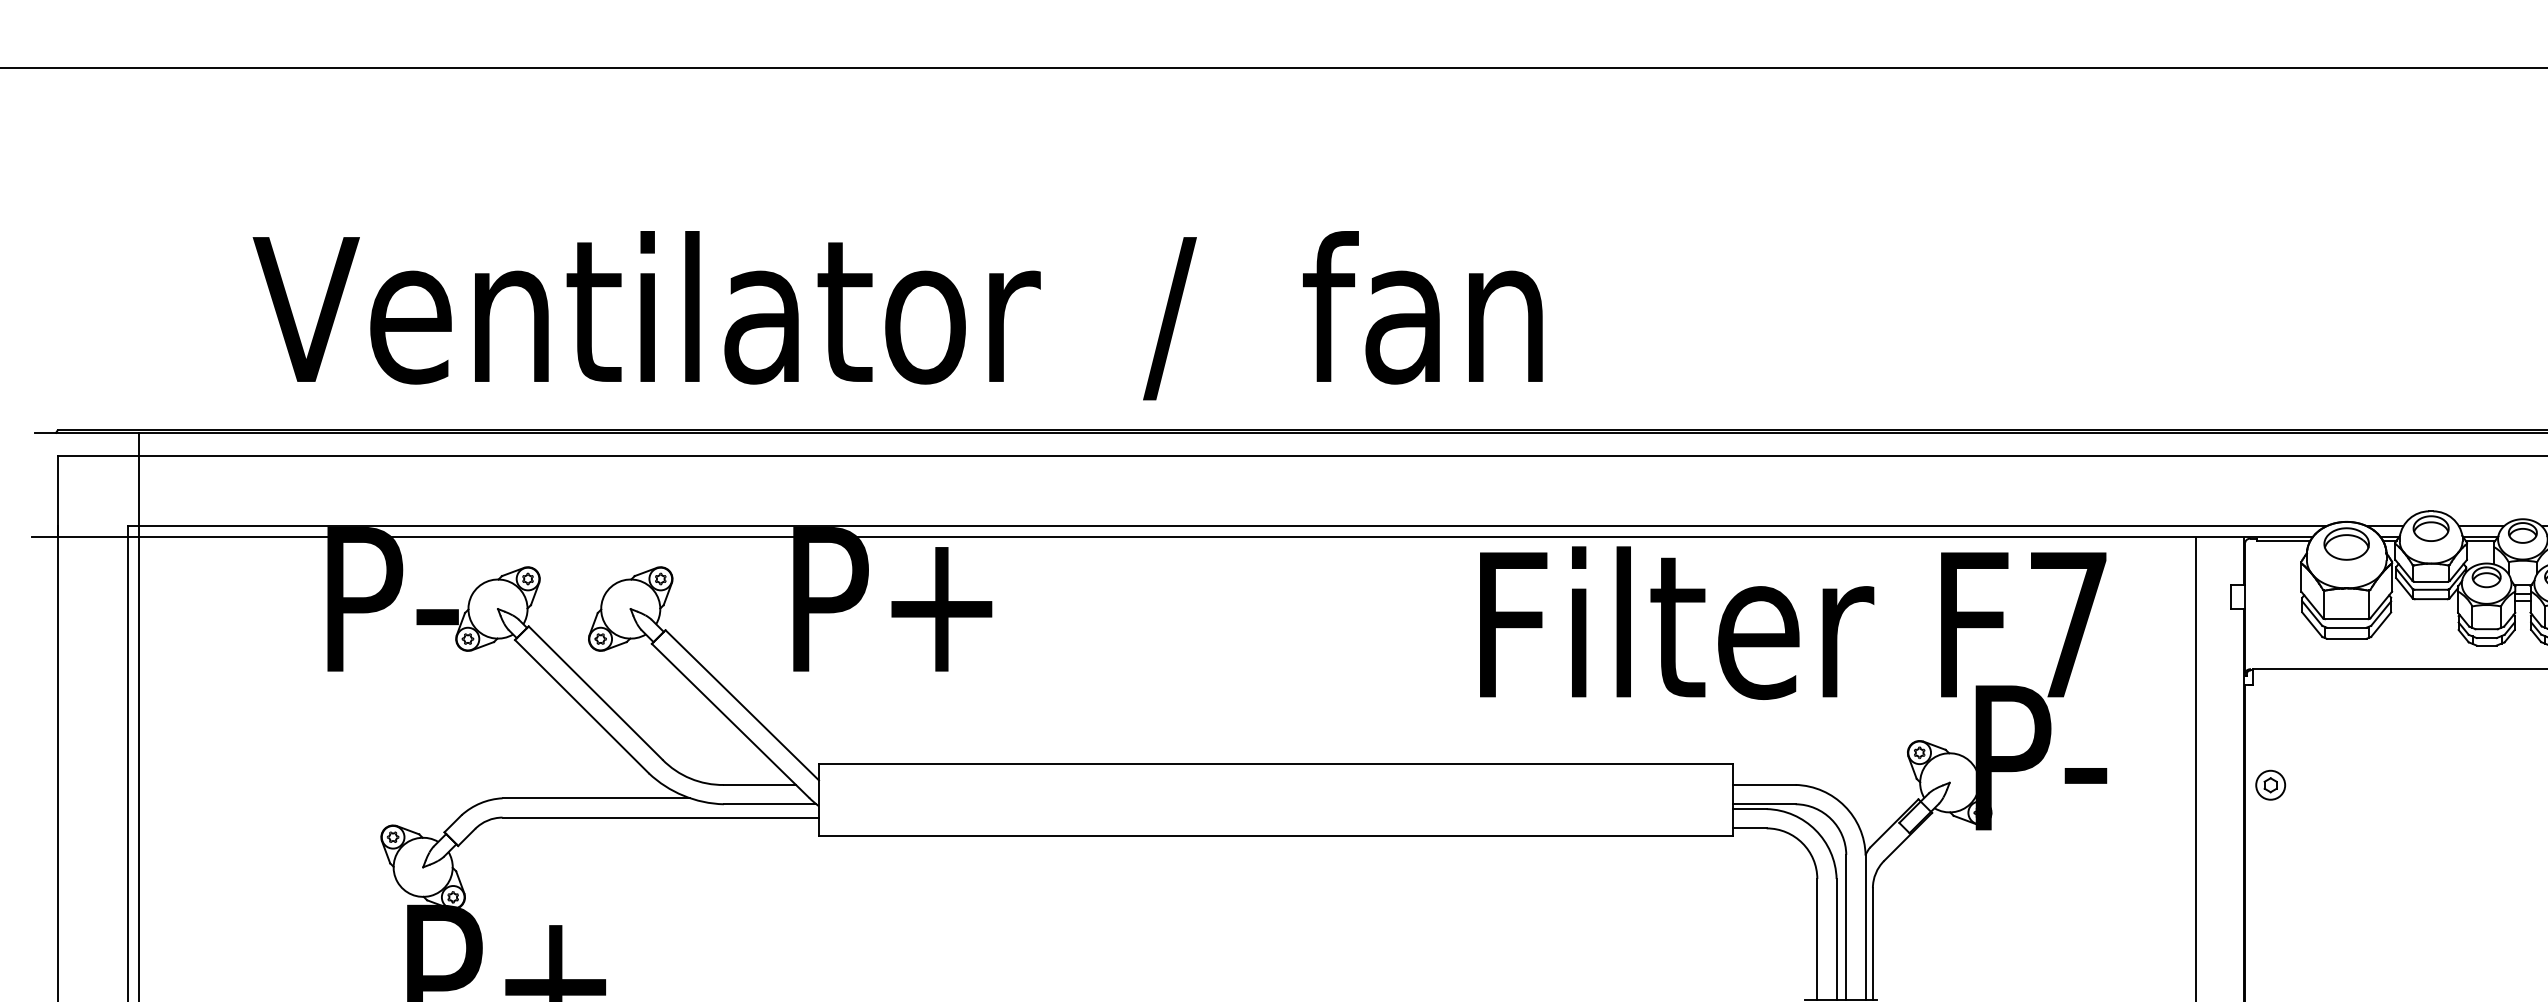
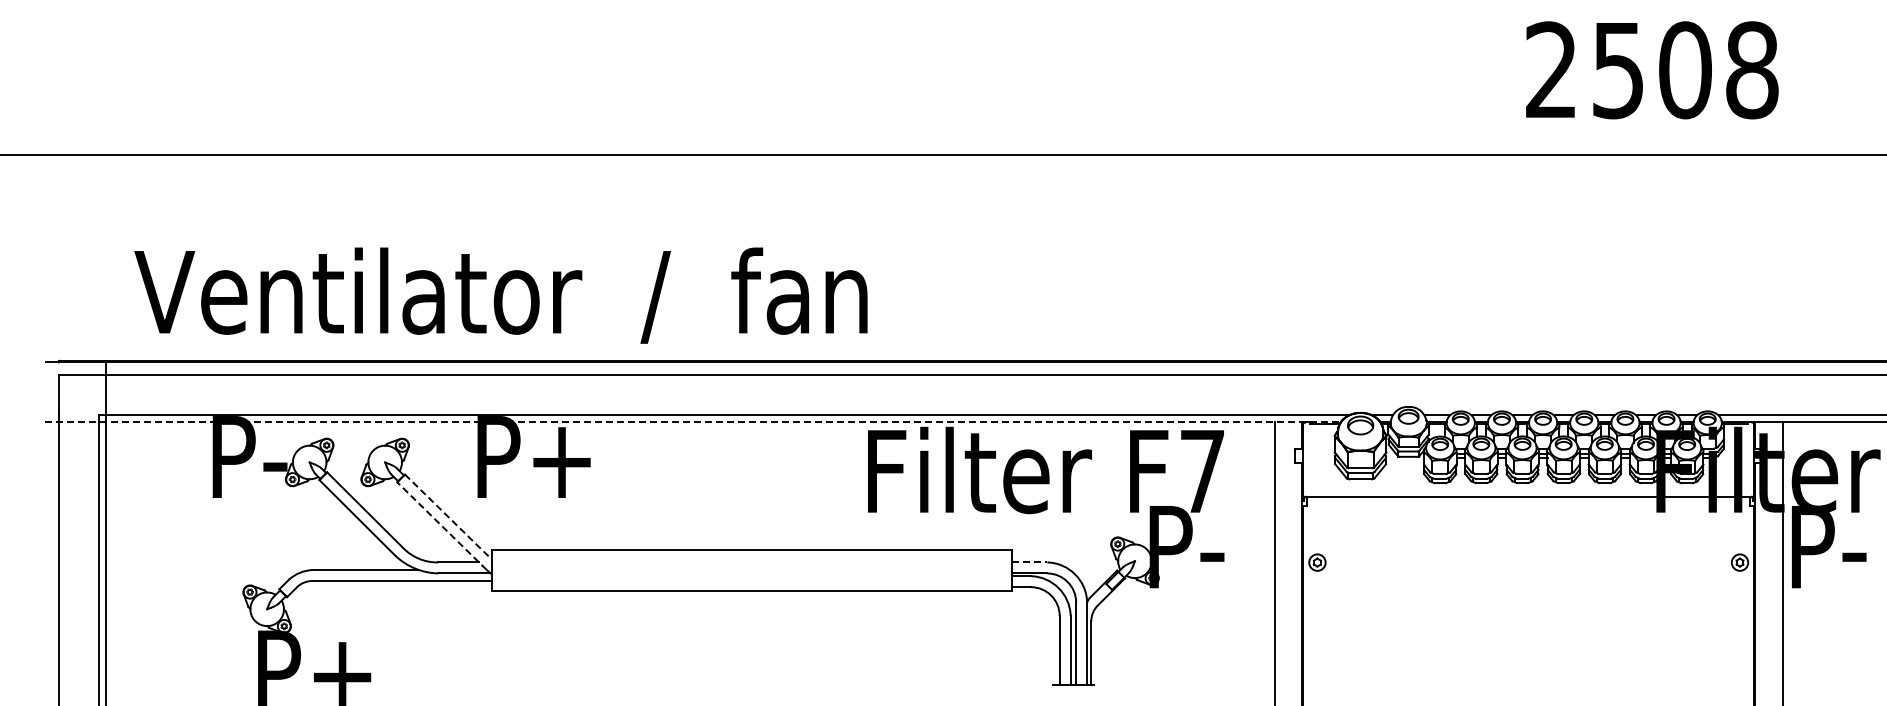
text: (896, 315) -> (500, 295), moved
line: (1171, 536) -> (692, 421), solid -> dashed
line: (742, 705) -> (448, 517), solid -> dashed
line: (729, 721) -> (441, 526), solid -> dashed
line: (1764, 785) -> (1029, 562), solid -> dashed

